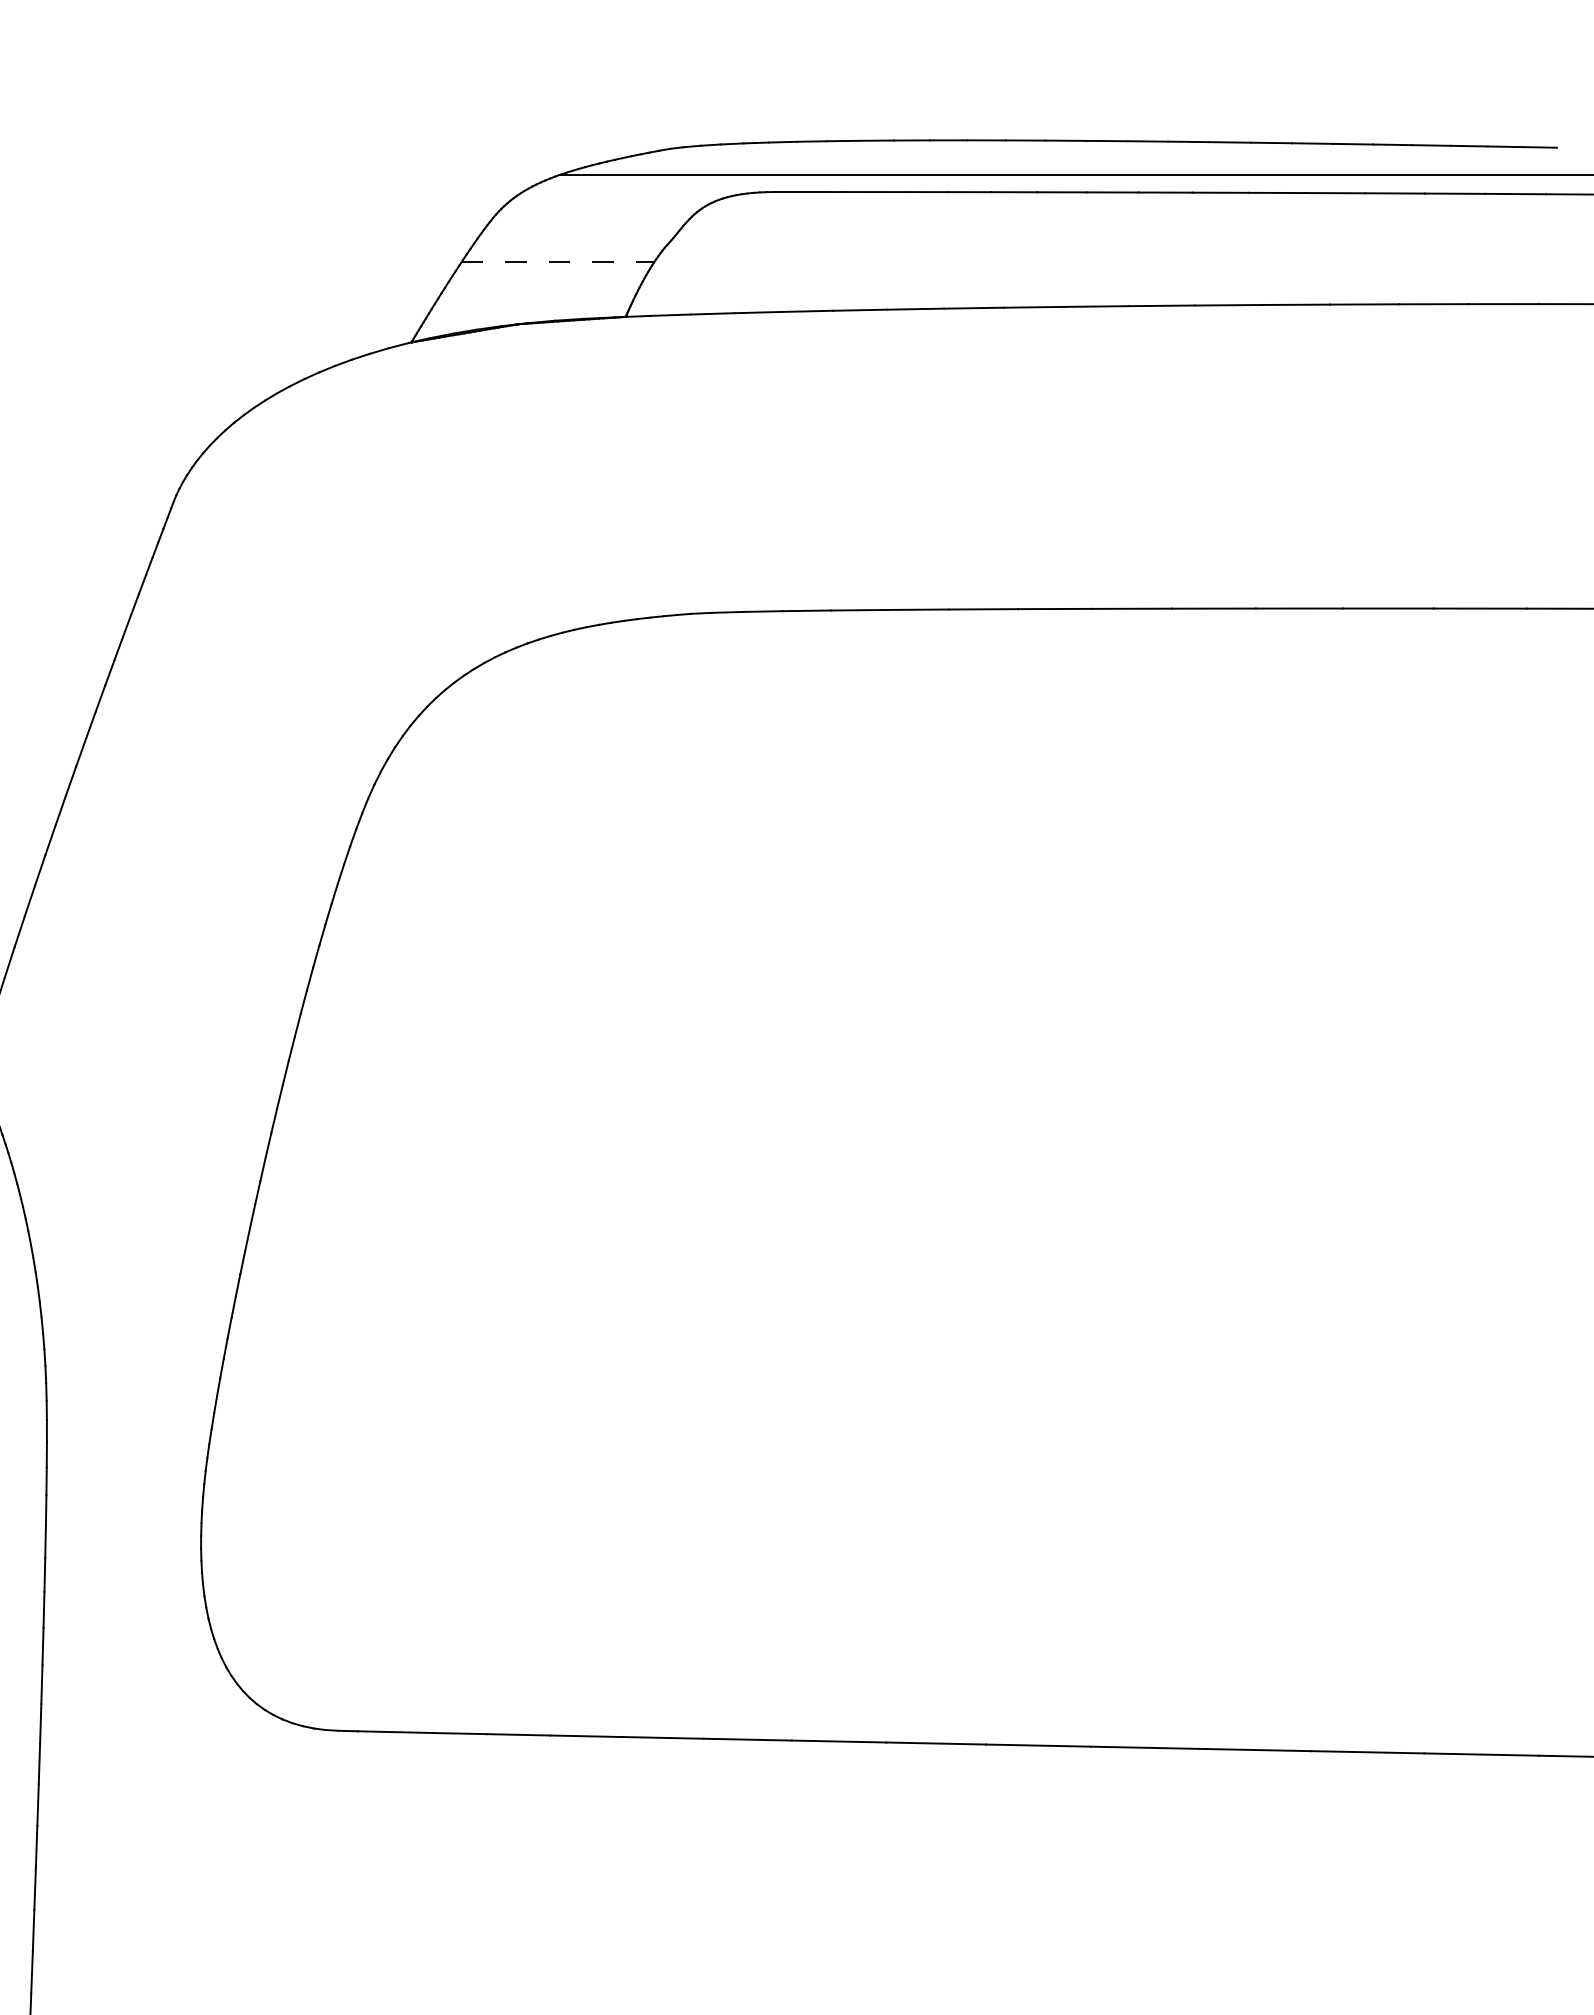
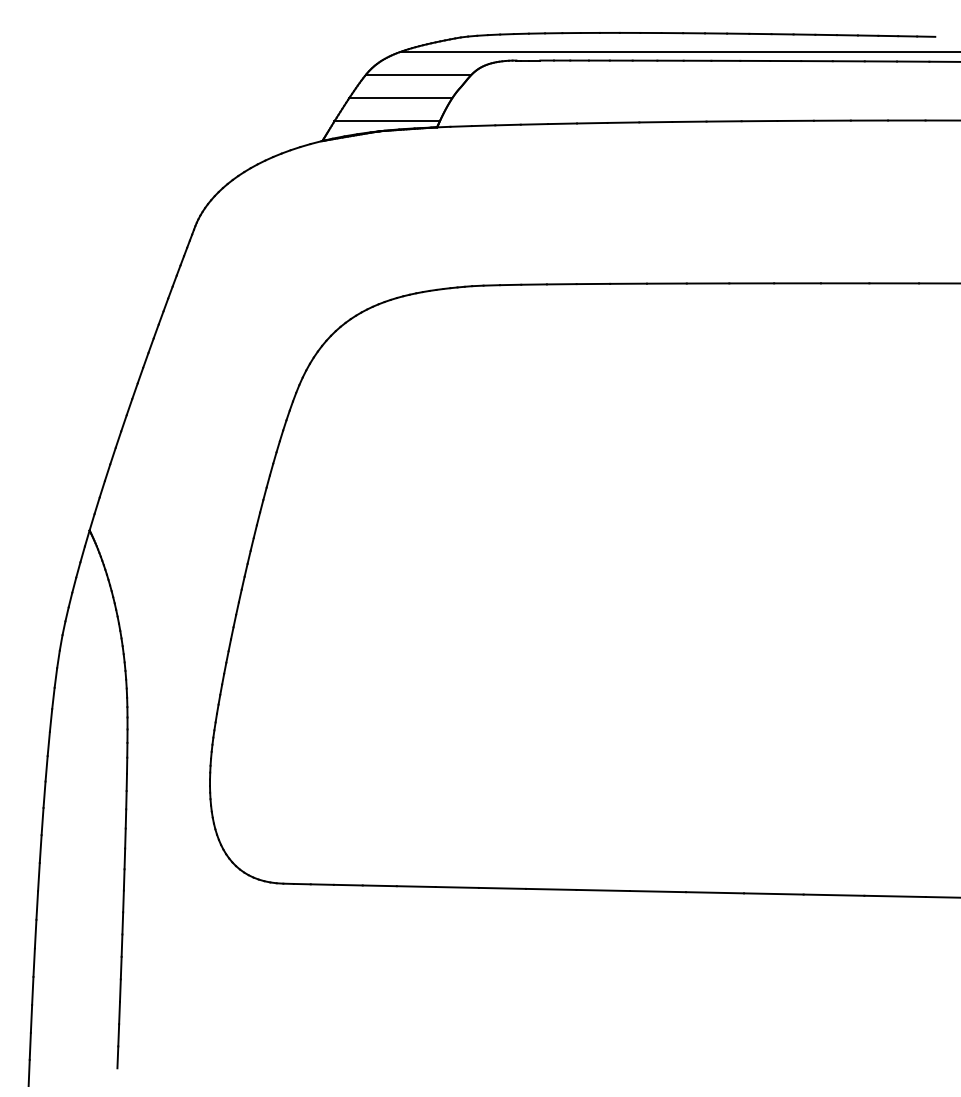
line: (590, 218) -> (418, 74), added
line: (557, 262) -> (400, 98), dashed -> solid
line: (531, 305) -> (386, 121), added

